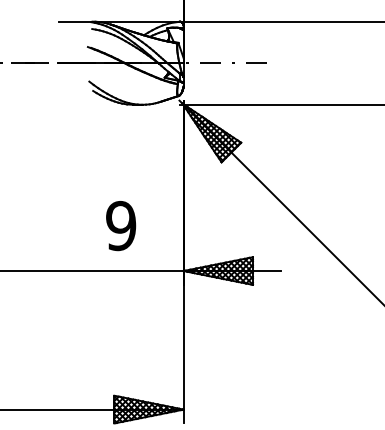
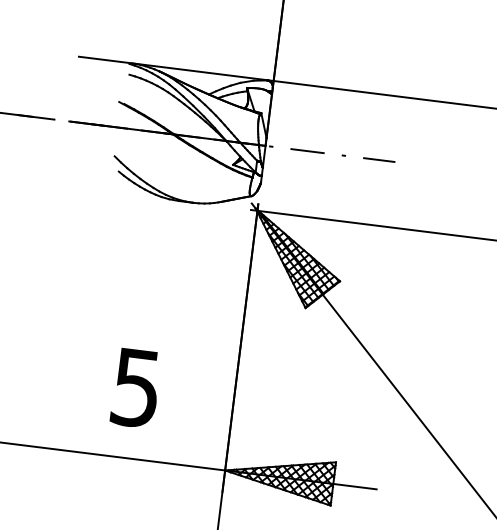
text: (121, 225) -> (136, 387), 9 -> 5

